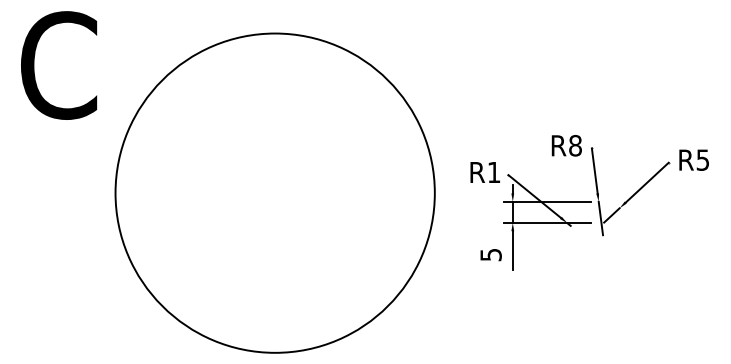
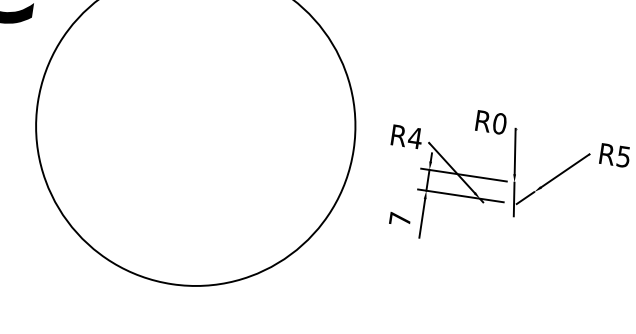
text: (575, 145) -> (499, 123), R8 -> R0
text: (493, 172) -> (414, 138), R1 -> R4
text: (490, 255) -> (399, 219), 5 -> 7

